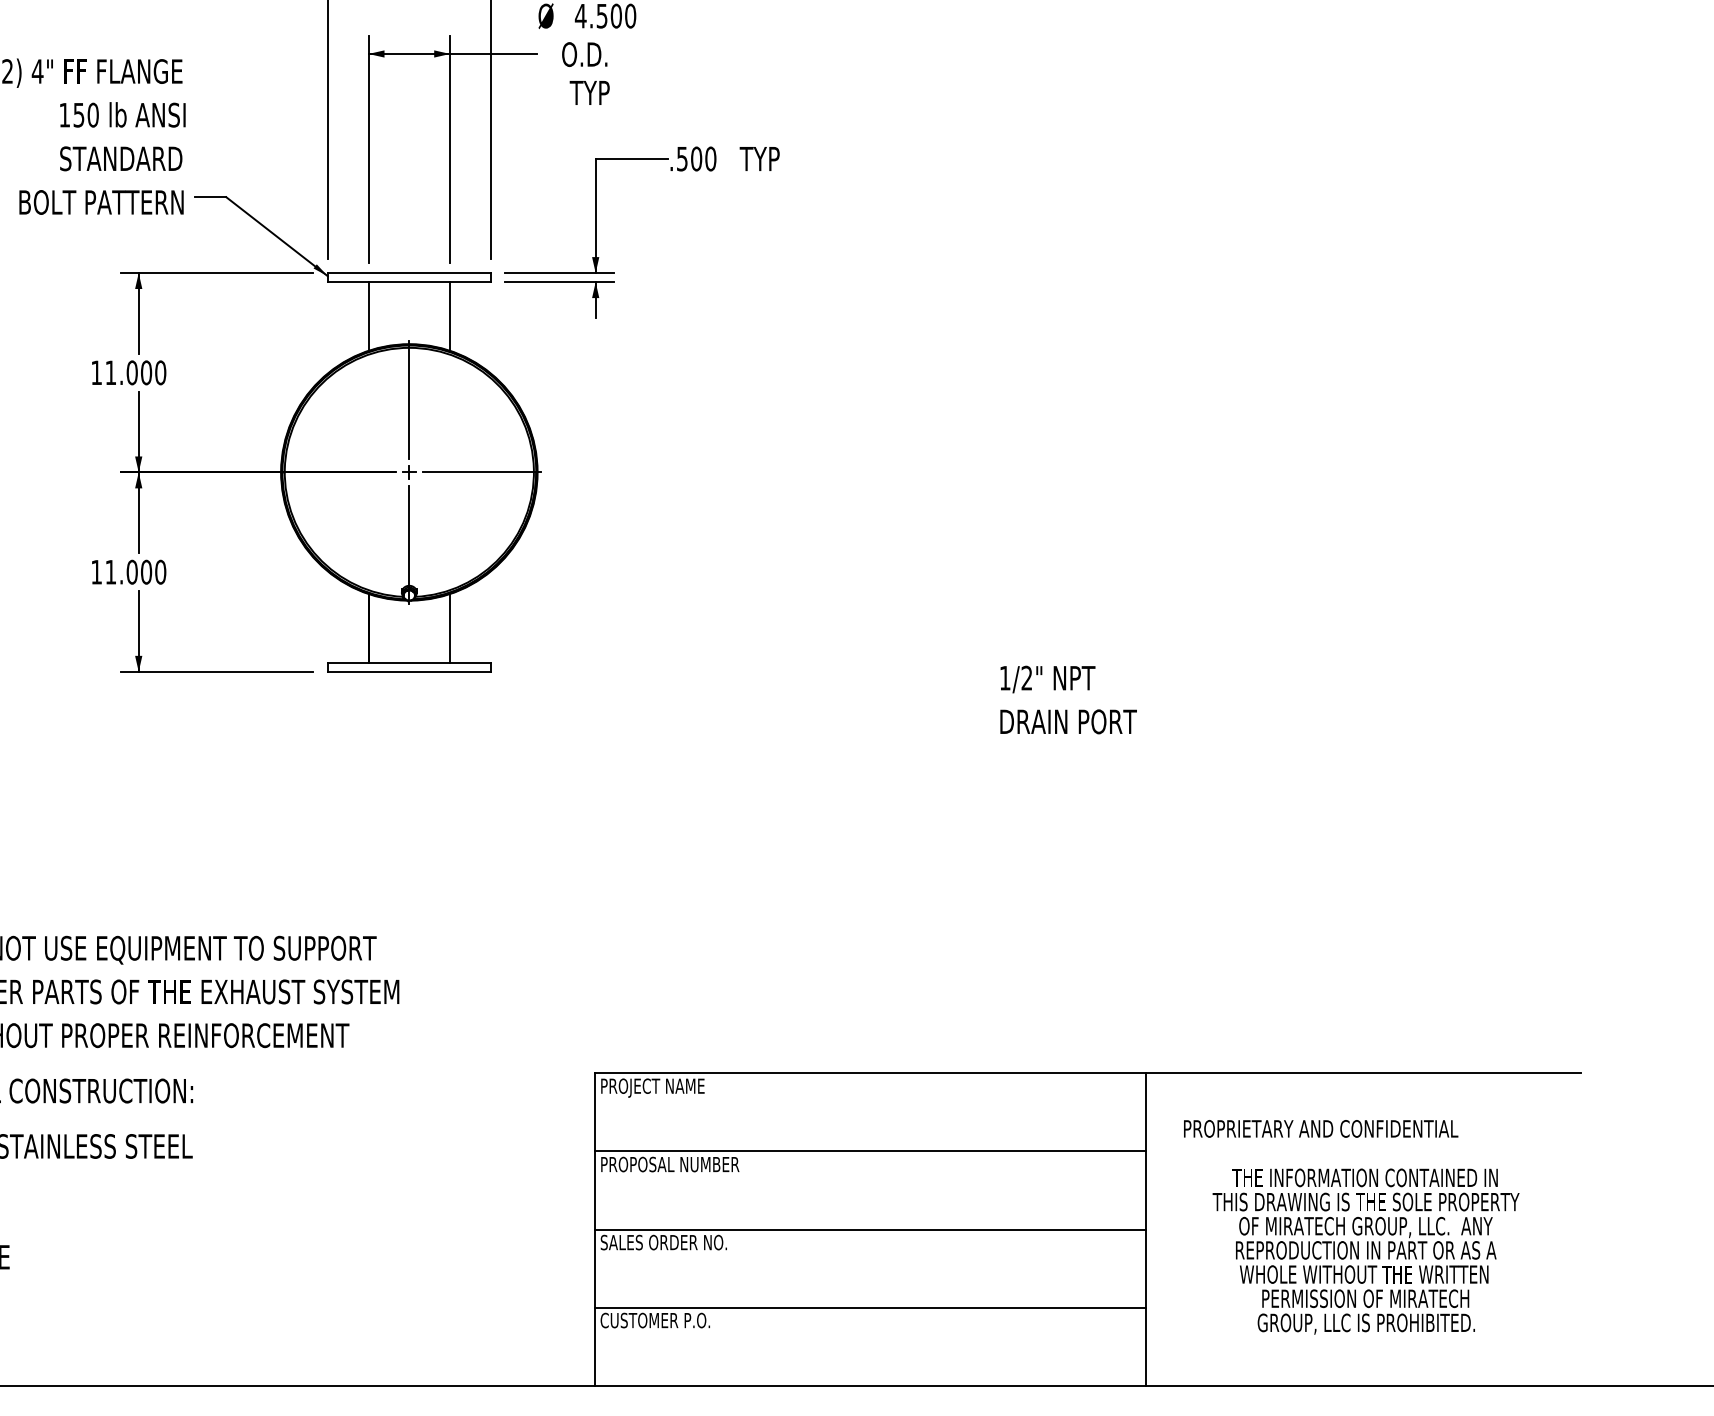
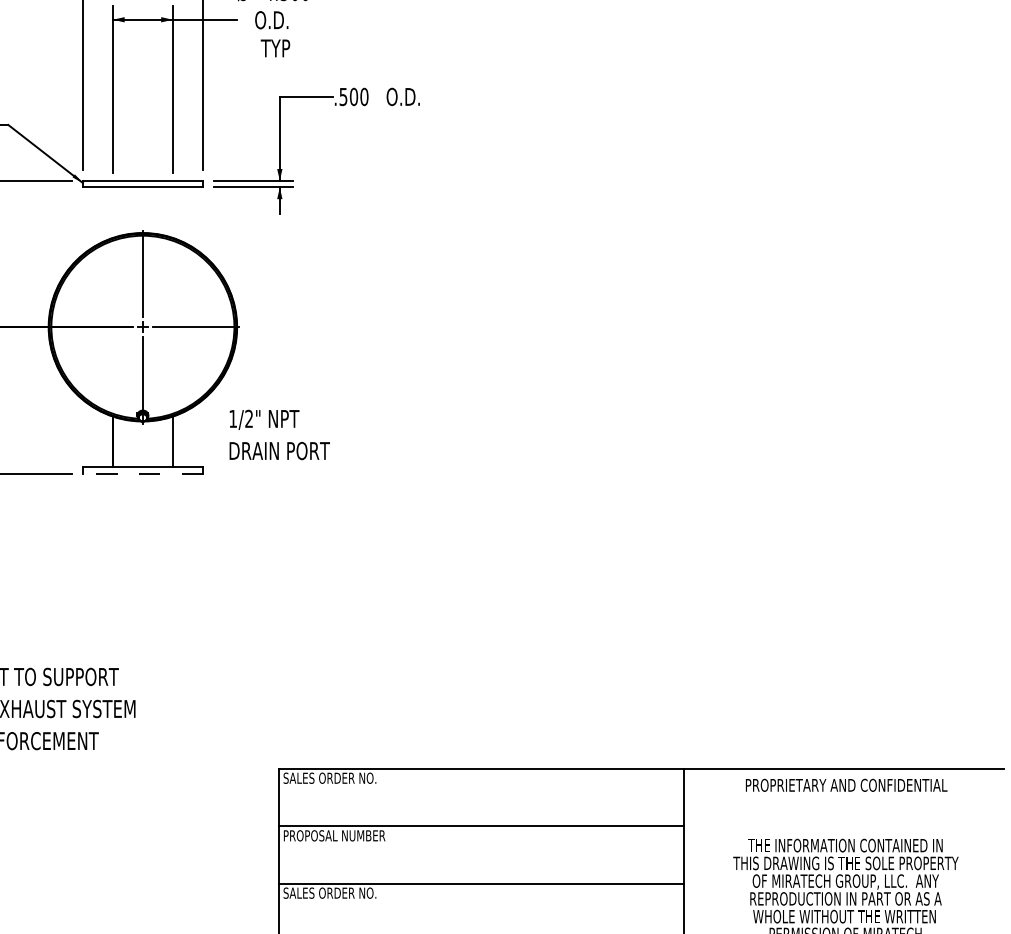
text: (762, 158) -> (402, 96), TYP -> O.D.
line: (368, 316) -> (112, 212), removed
line: (450, 316) -> (173, 212), removed
line: (409, 671) -> (143, 473), solid -> dashed
text: (1068, 699) -> (279, 434), moved
text: (663, 1087) -> (329, 779), PROJECT NAME -> SALES ORDER NO.
text: (1321, 1128) -> (846, 785), moved

